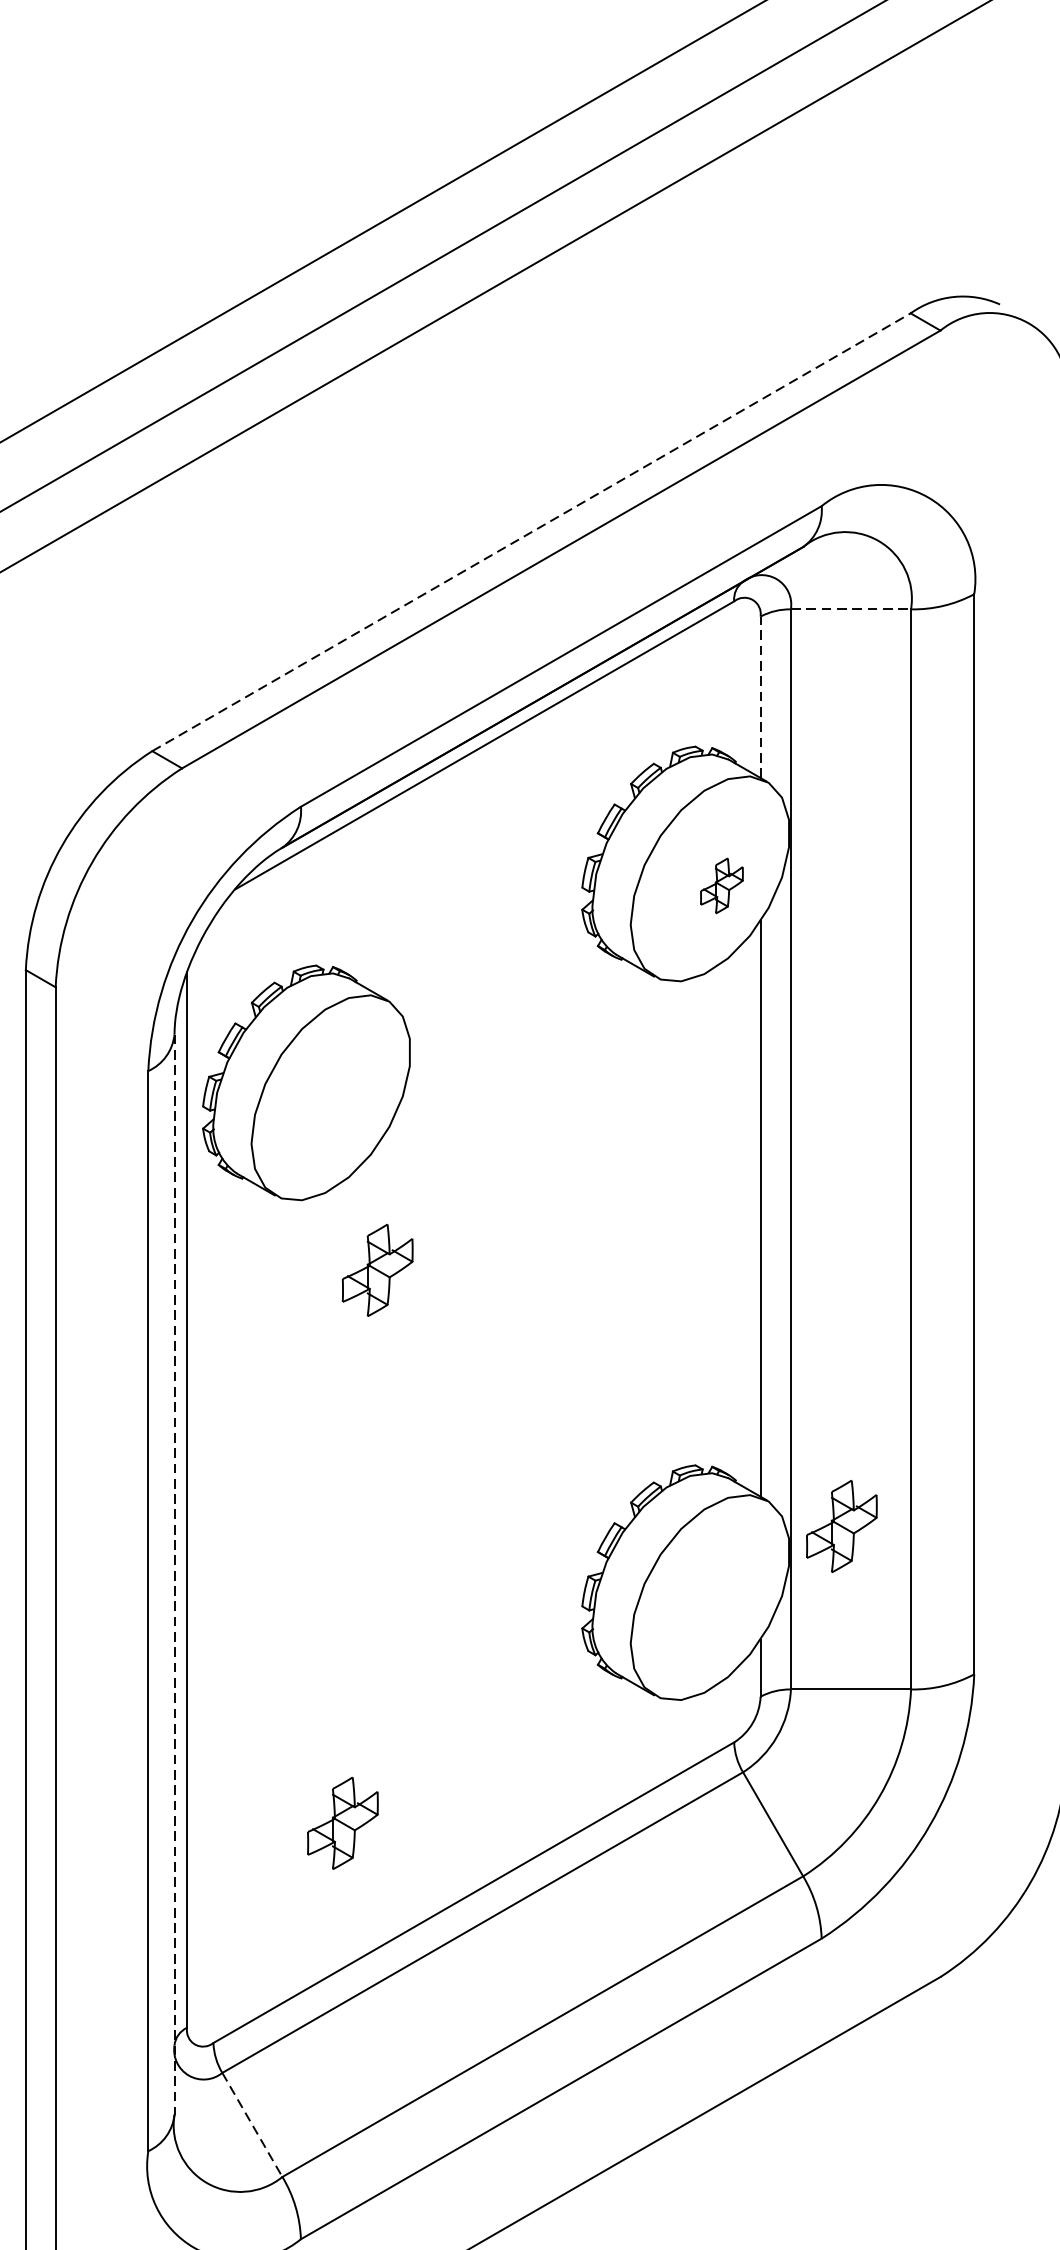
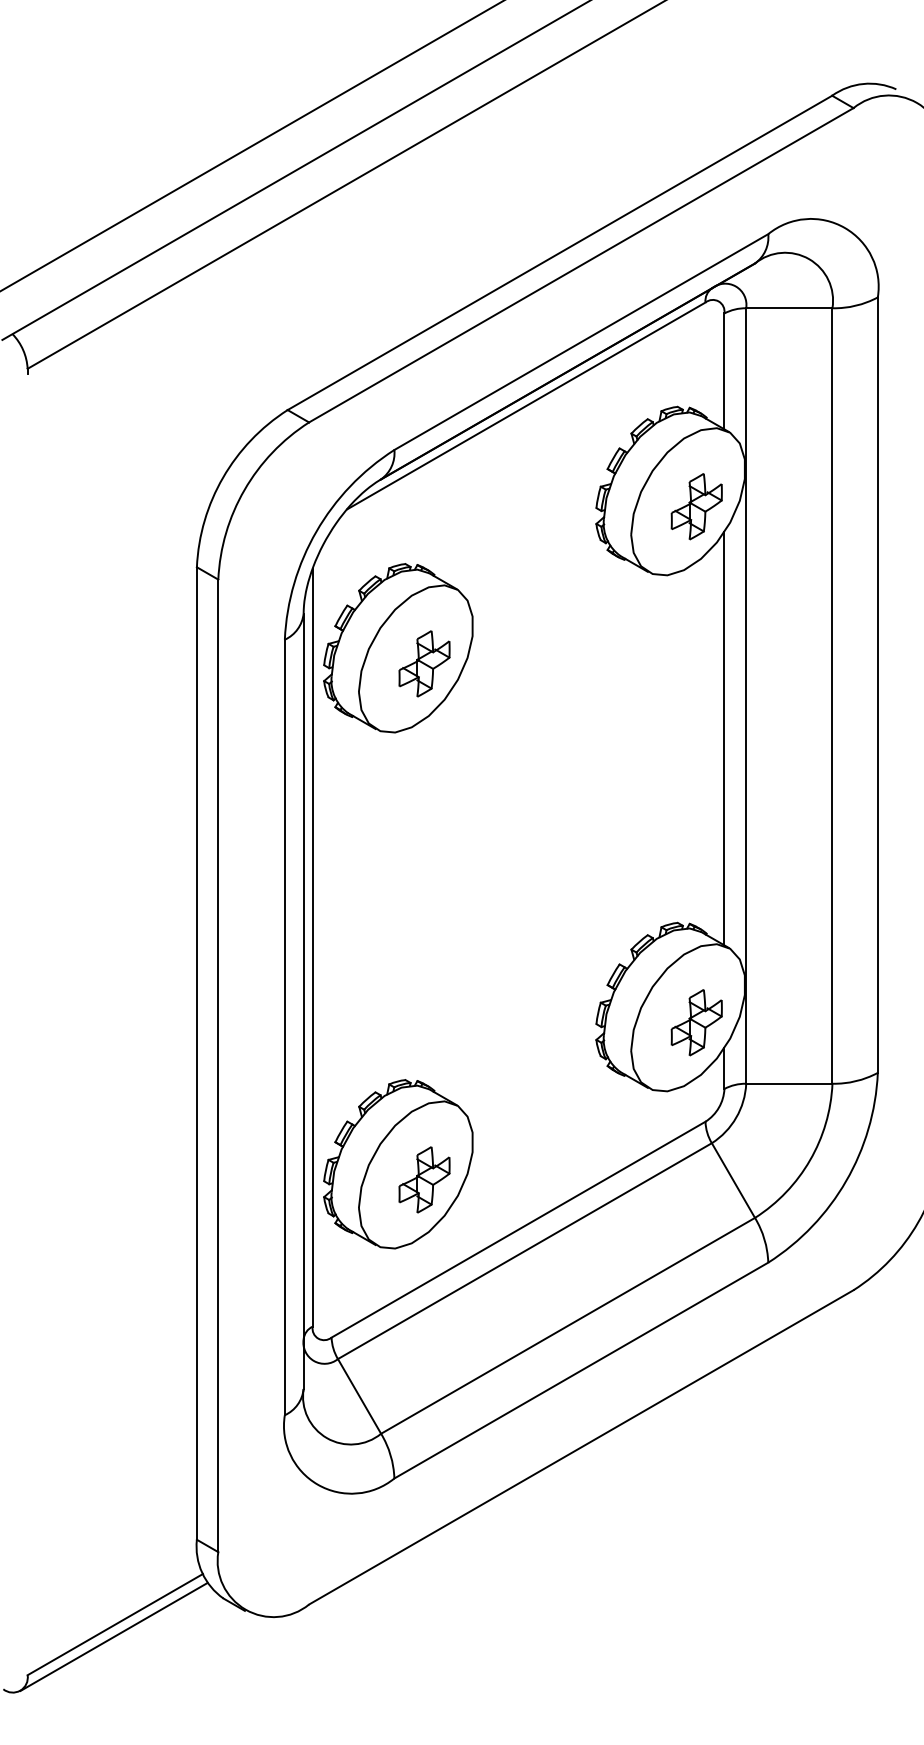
line: (532, 531) -> (560, 252), dashed -> solid
line: (851, 609) -> (789, 308), dashed -> solid
line: (760, 697) -> (724, 371), dashed -> solid
part: (721, 885) -> (696, 506), size x1.67
part: (377, 1269) -> (424, 663), moved
part: (841, 1526) -> (696, 1022), moved
line: (174, 1574) -> (303, 1001), dashed -> solid
part: (306, 1801) -> (398, 1164), added
line: (252, 2125) -> (359, 1396), dashed -> solid

